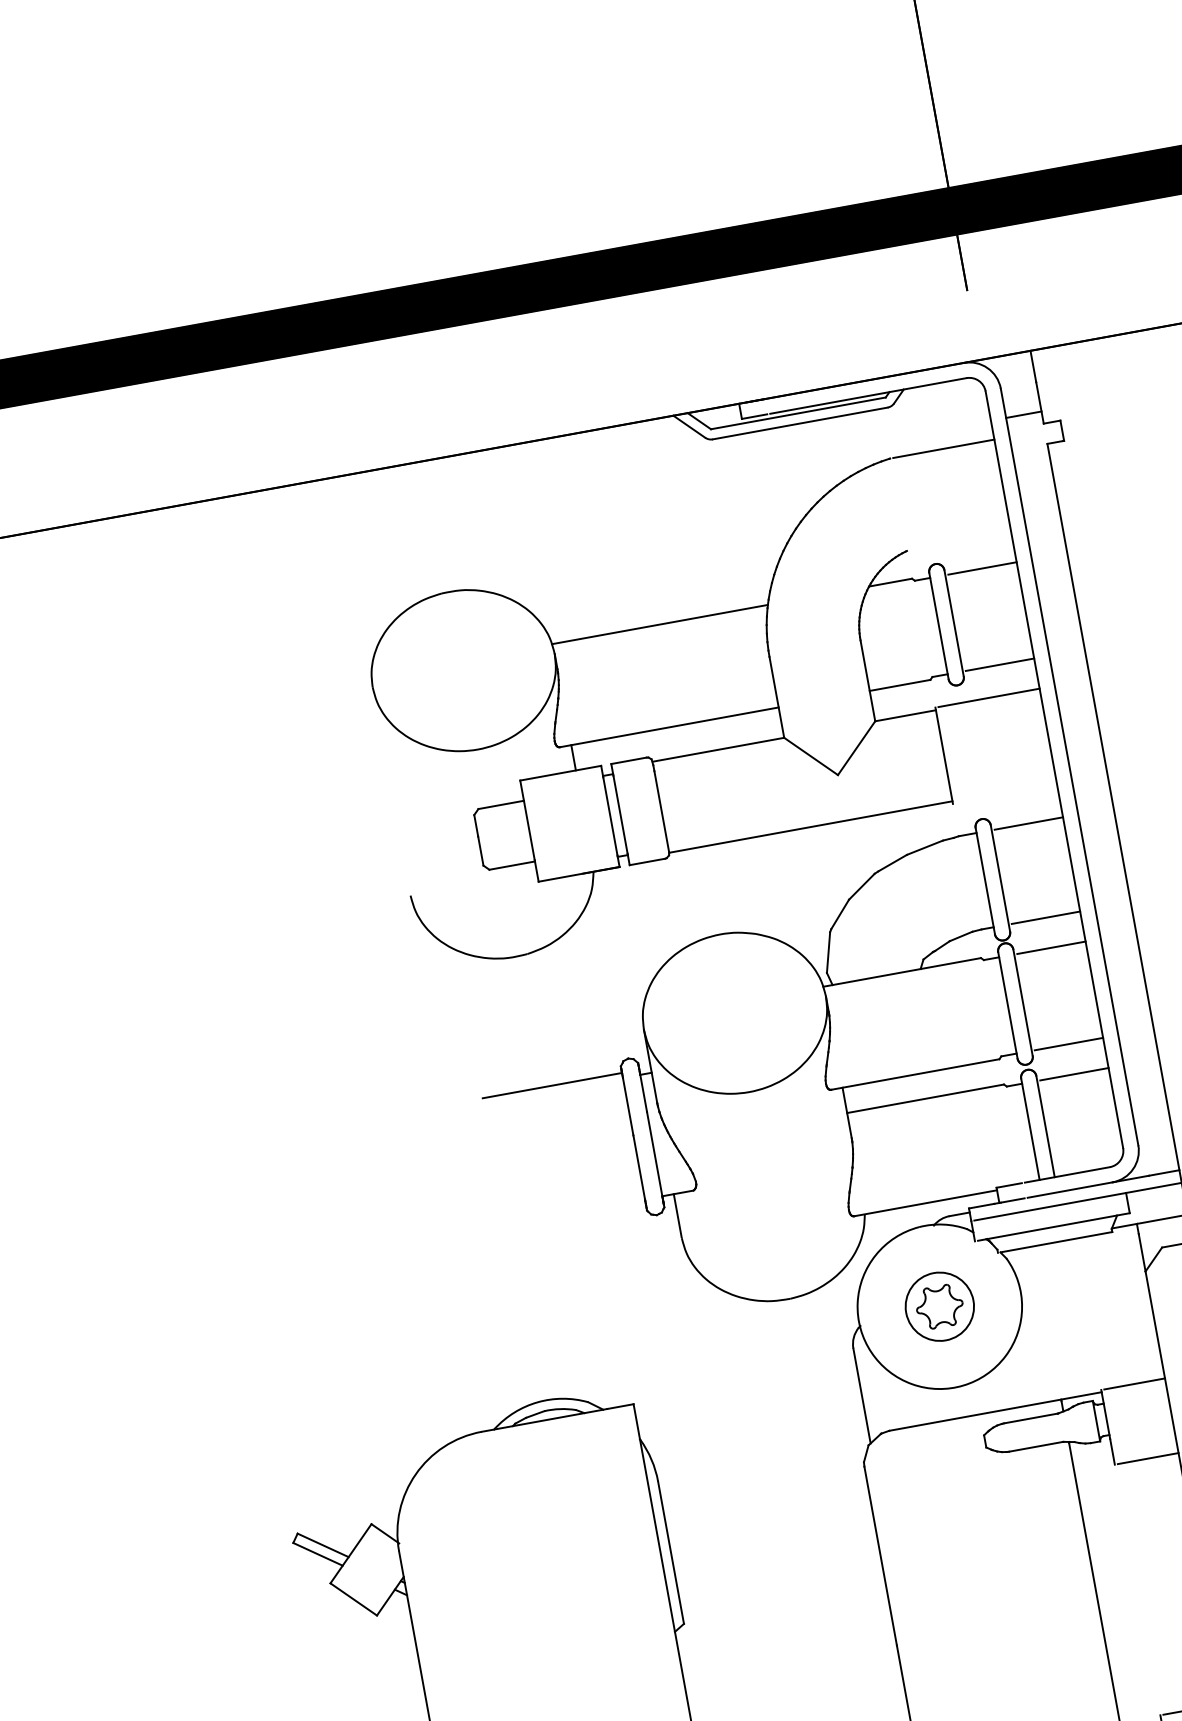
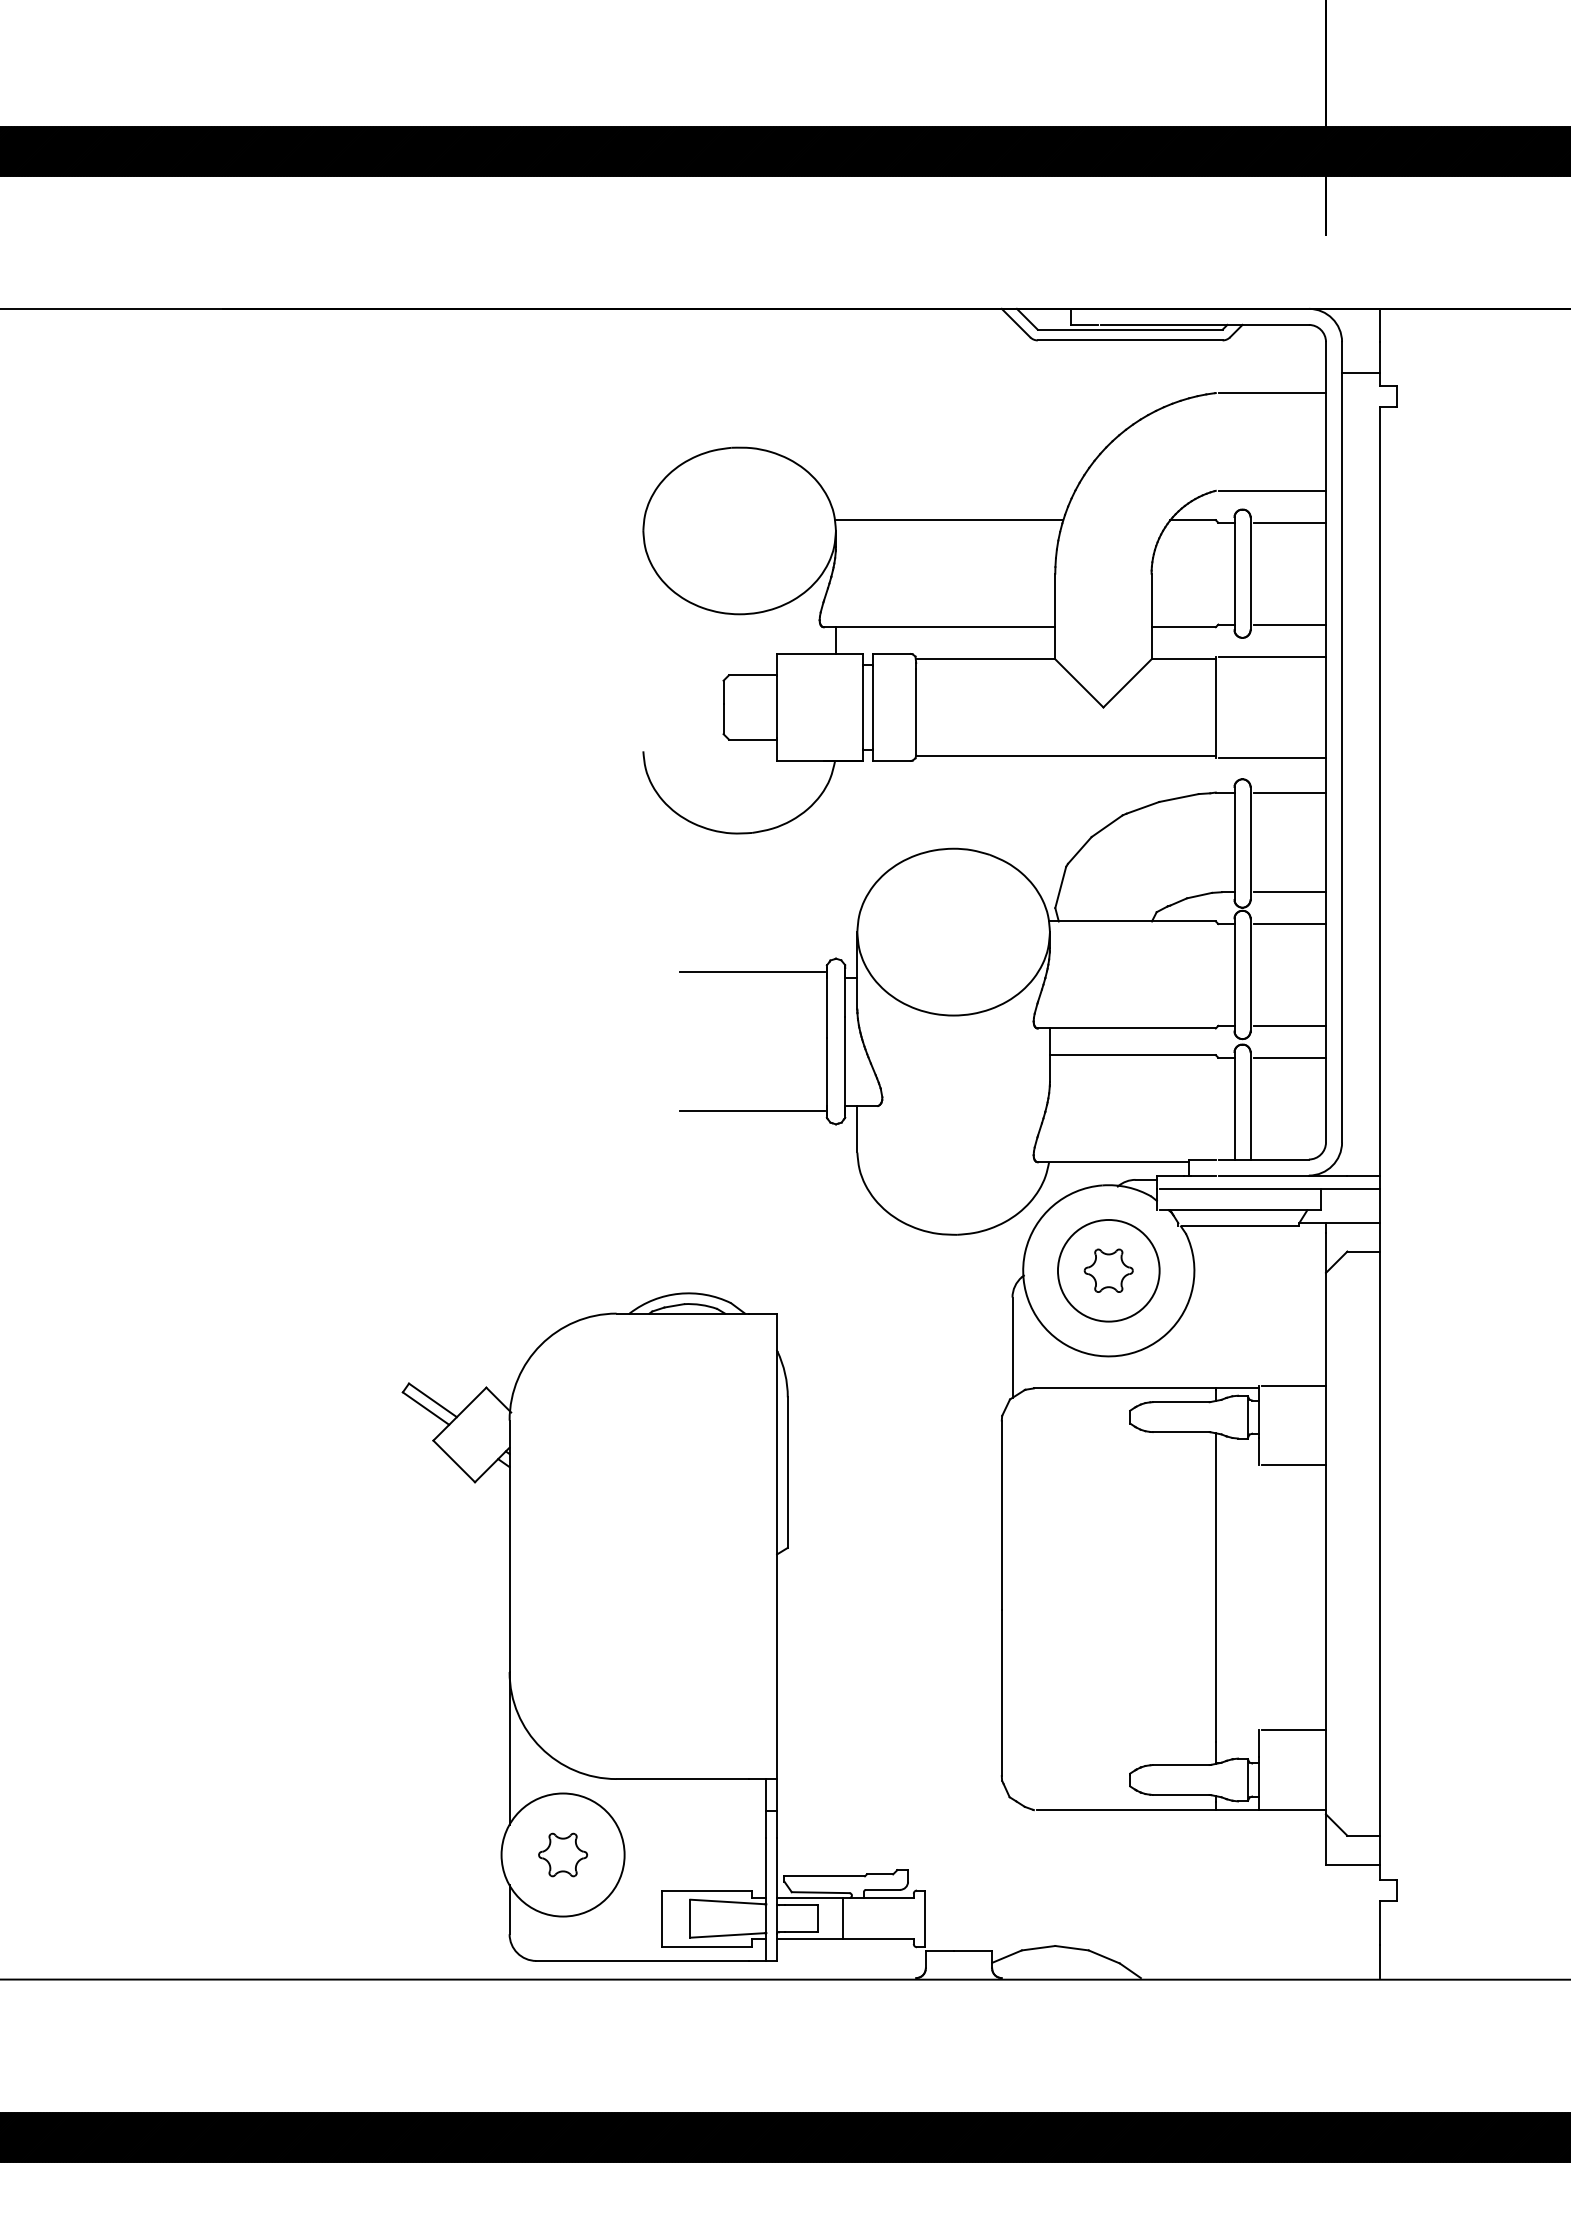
line: (960, 540) -> (1272, 490), added
line: (1006, 794) -> (1272, 758), added
line: (575, 1217) -> (752, 1111), added
circle: (939, 1306) -> (1108, 1270), size x1.43

